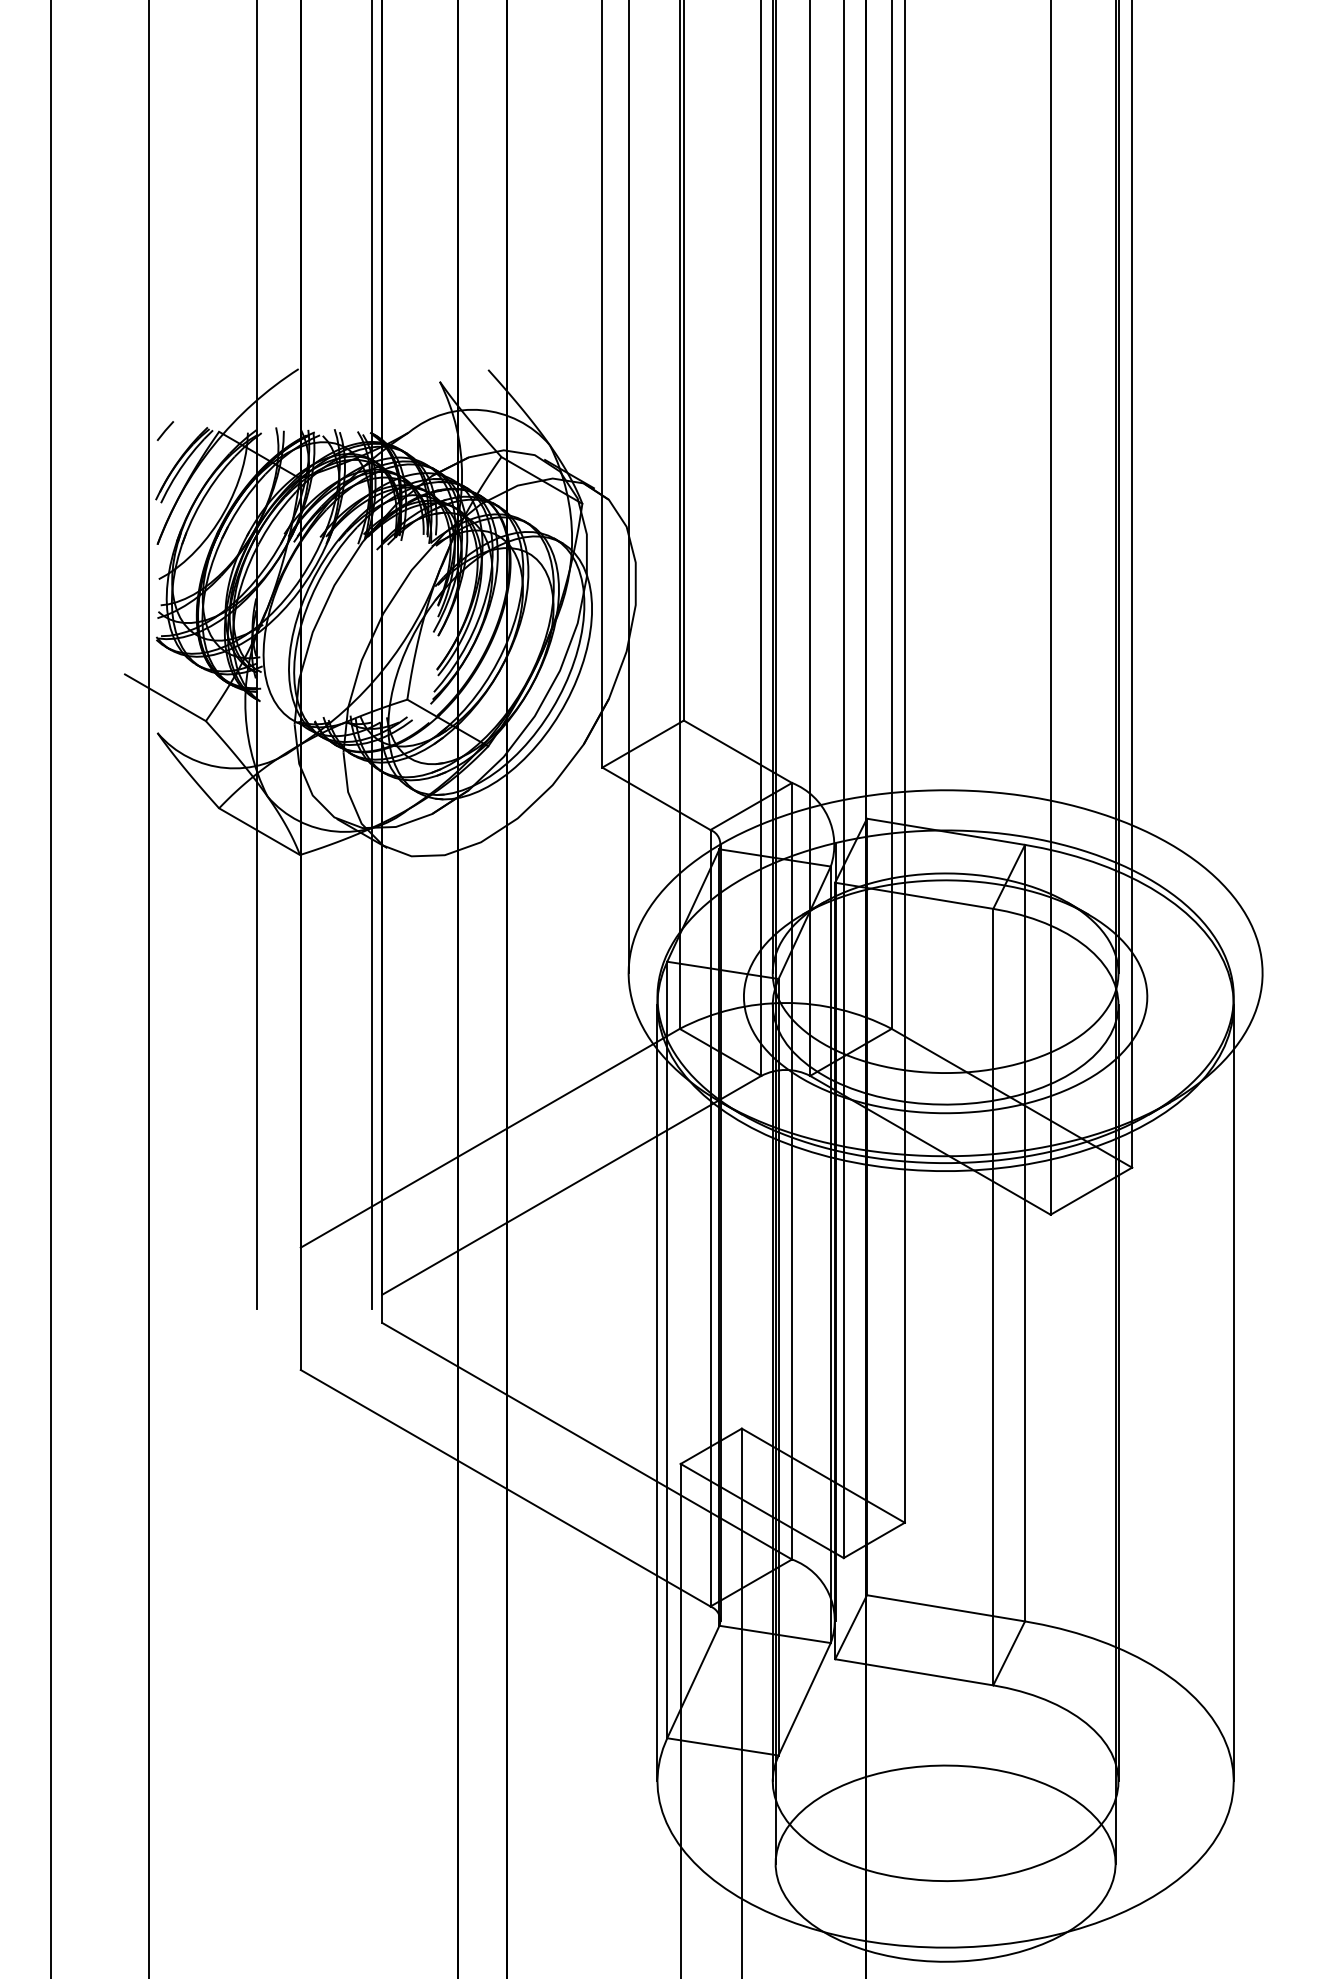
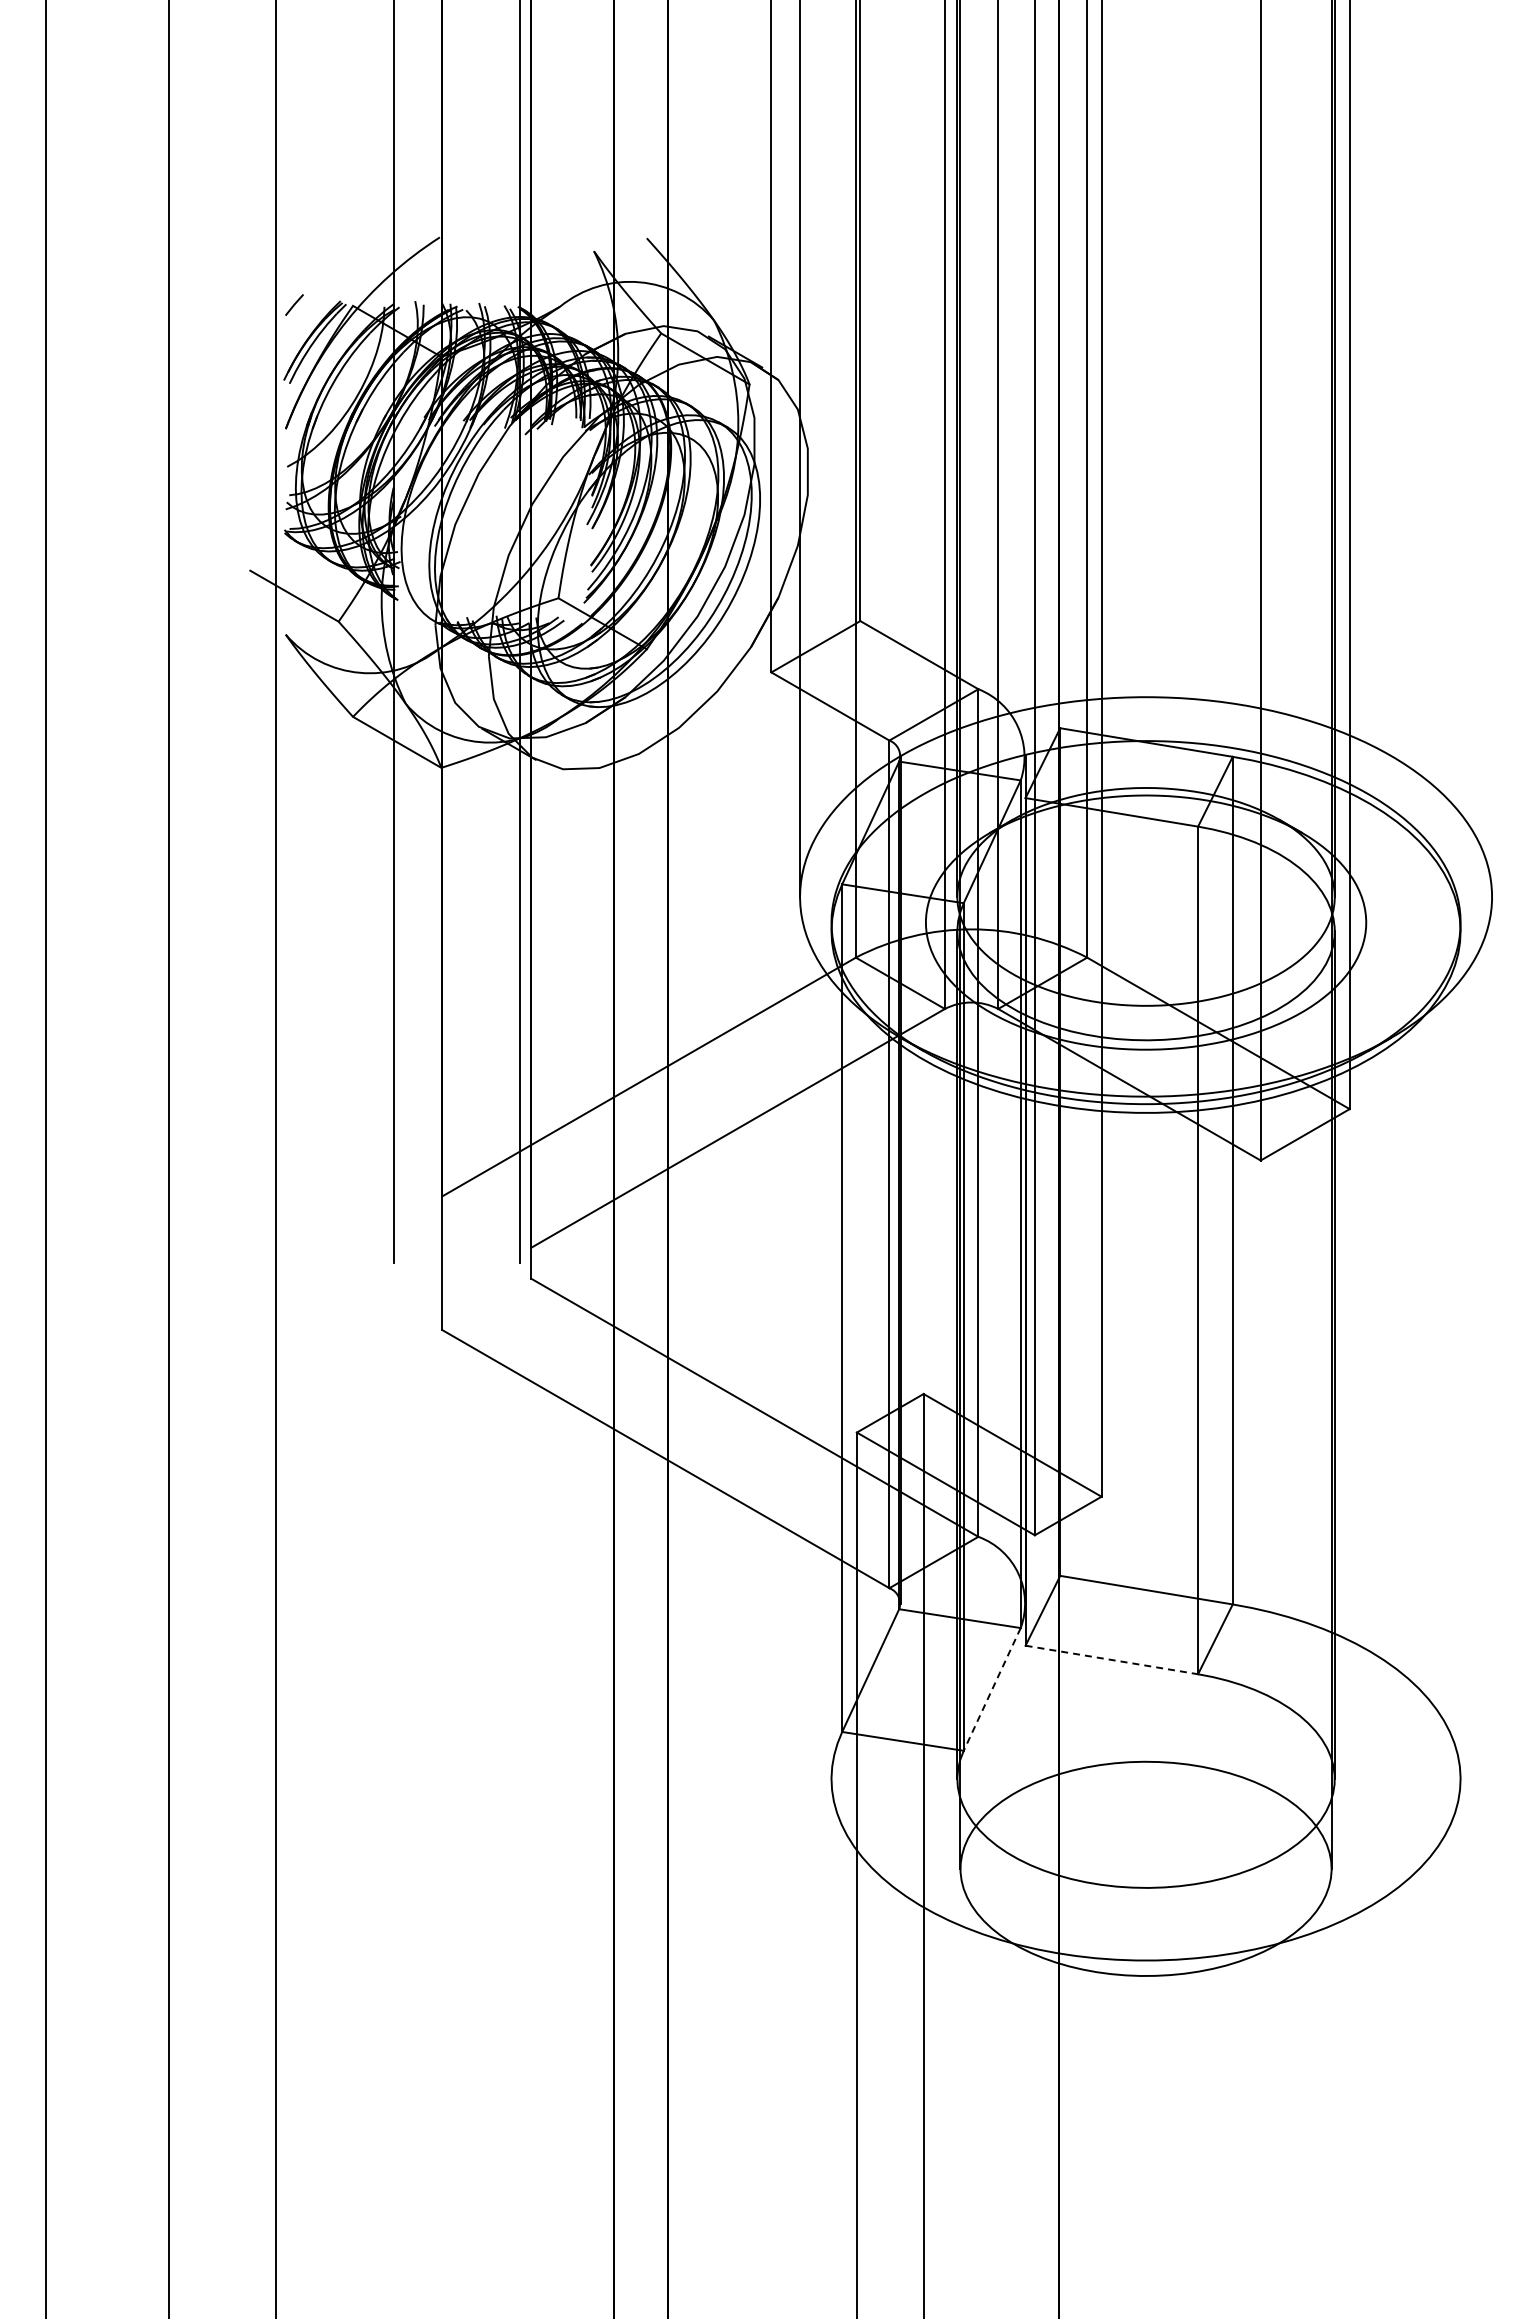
line: (657, 1392) -> (831, 1354), removed
line: (1233, 1392) -> (1460, 1354), removed
line: (914, 1672) -> (1112, 1660), solid -> dashed
line: (804, 1699) -> (992, 1689), solid -> dashed

